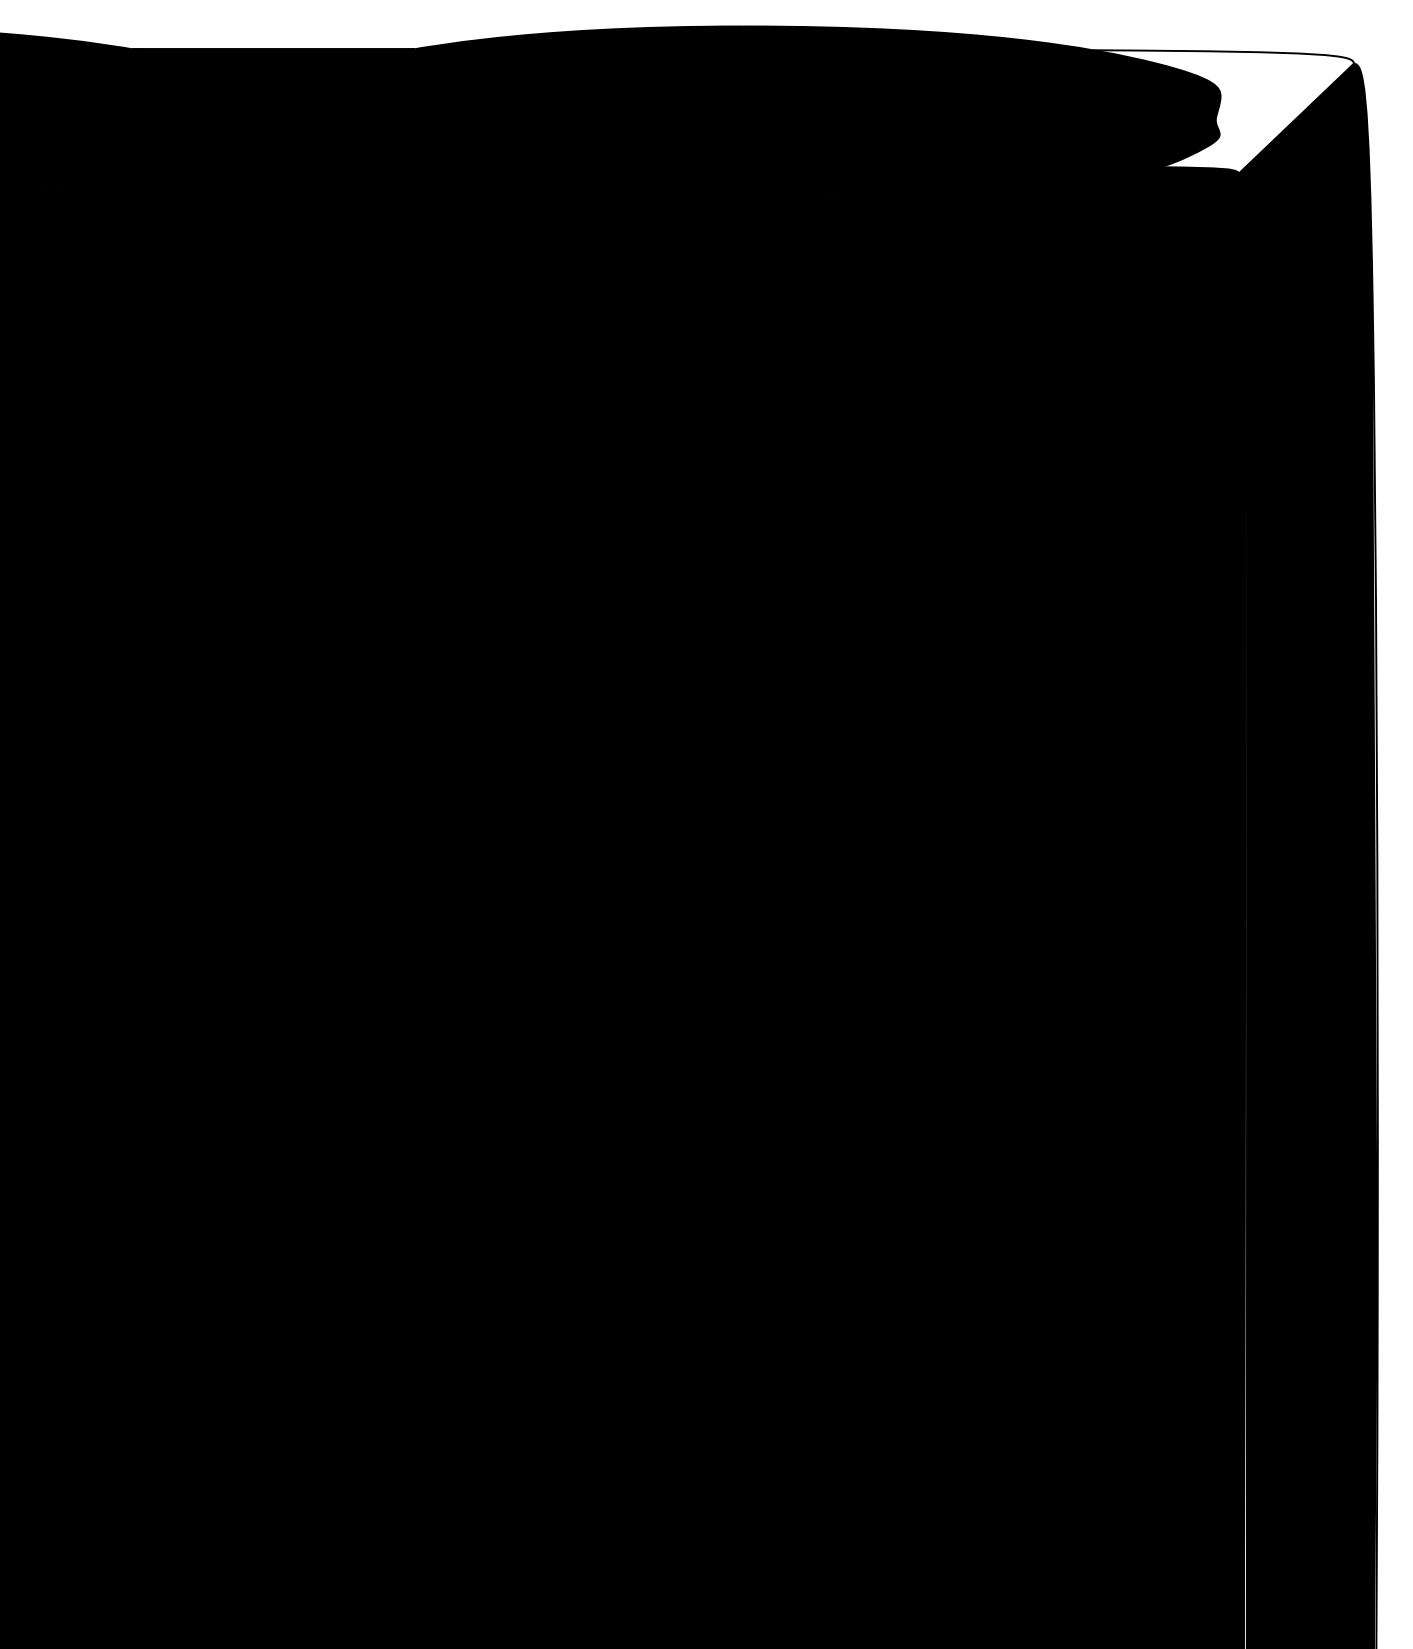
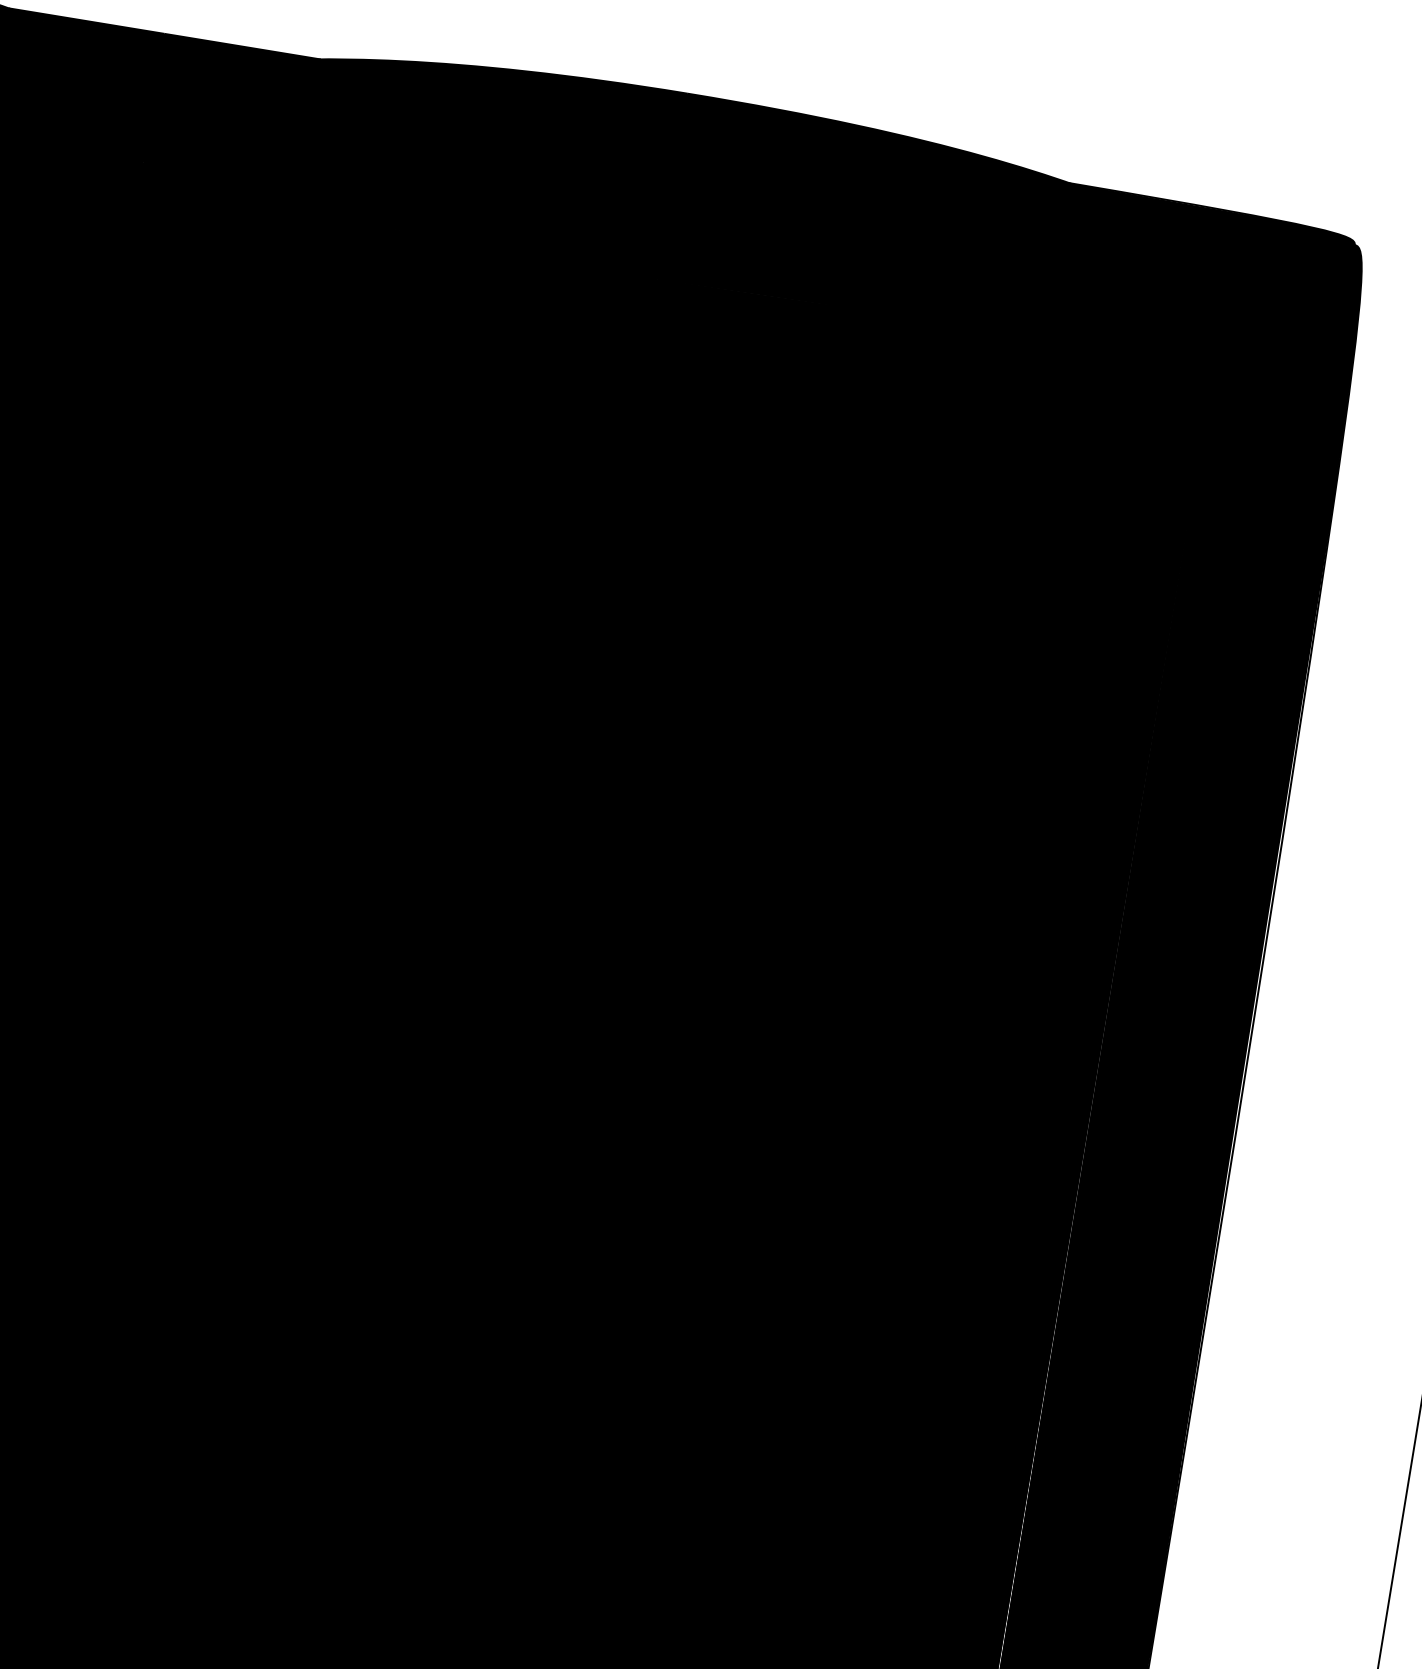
fill: (1222, 111) -> (1201, 274), added

